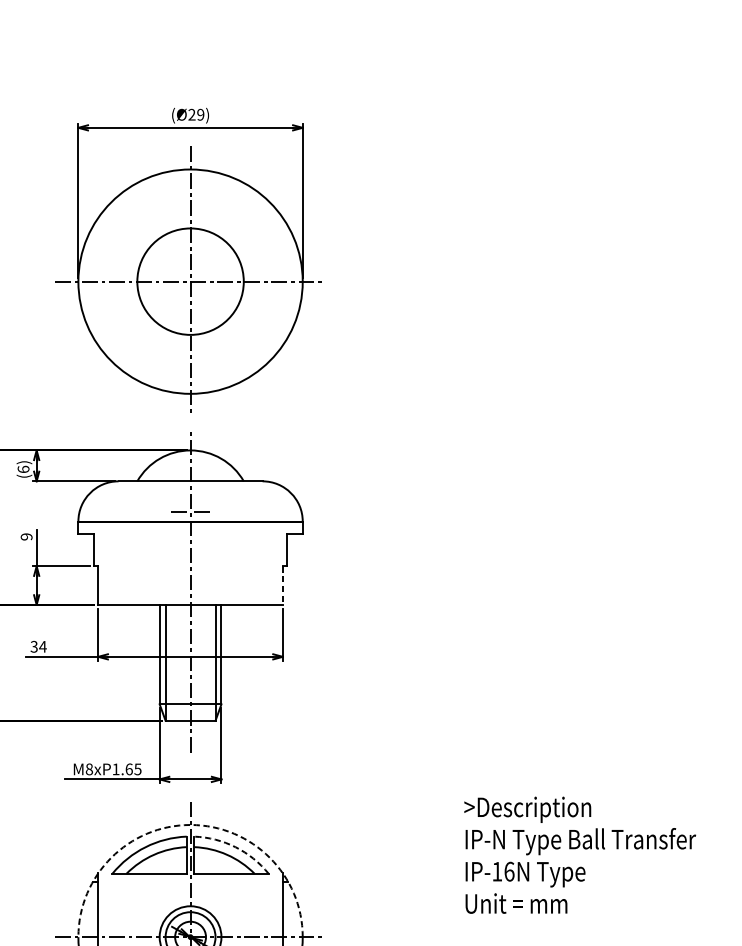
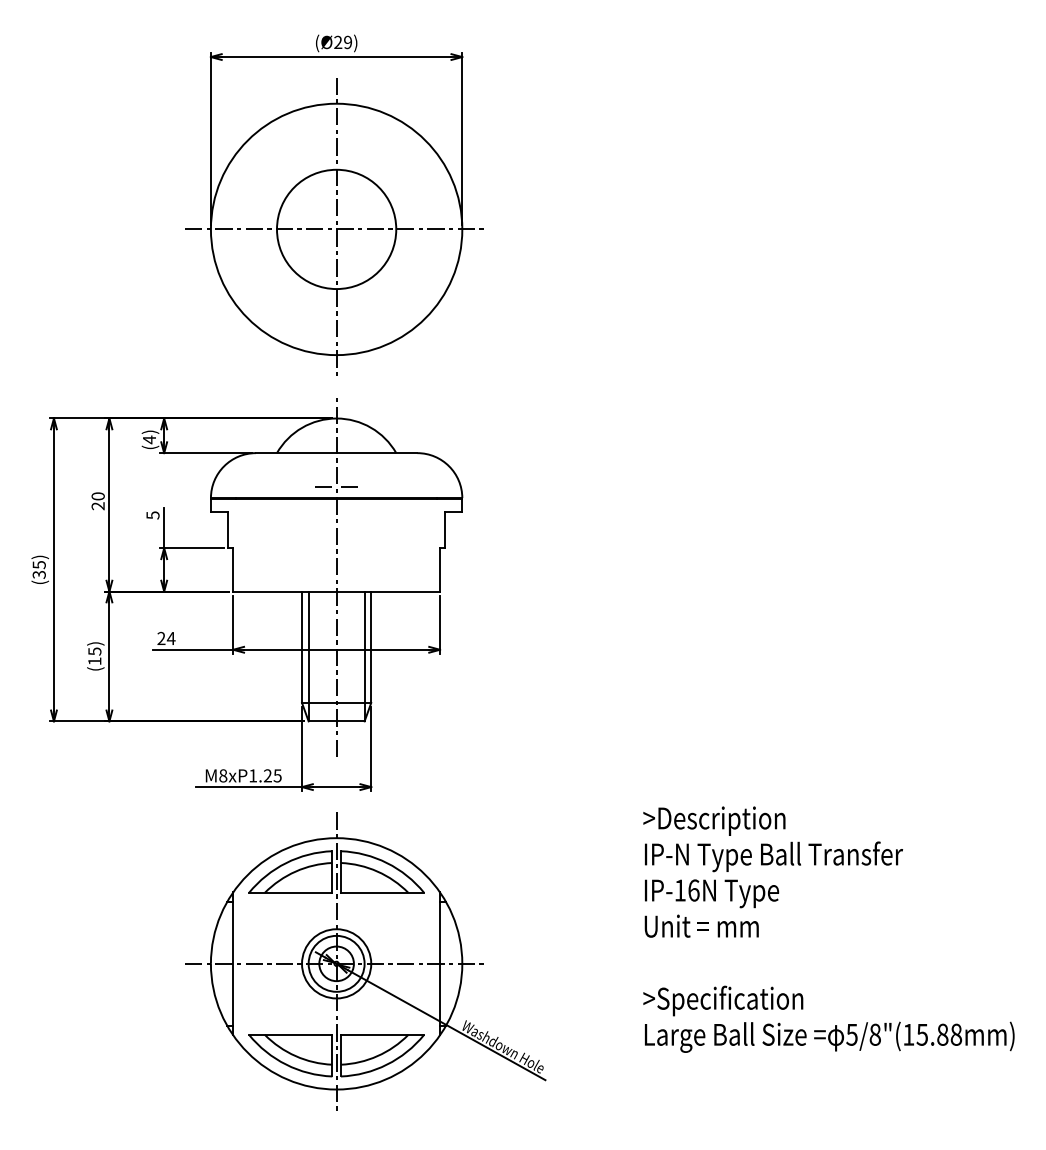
text: (23, 469) -> (149, 439), (6) -> (4)
text: (26, 537) -> (152, 515), 9 -> 5
line: (283, 585) -> (440, 569), dashed -> solid
text: (34, 646) -> (161, 638), 34 -> 24
text: (128, 769) -> (267, 775), M8xP1.65 -> M8xP1.25
arc: (190, 825) -> (336, 838), dashed -> solid
arc: (235, 847) -> (387, 863), dashed -> solid

